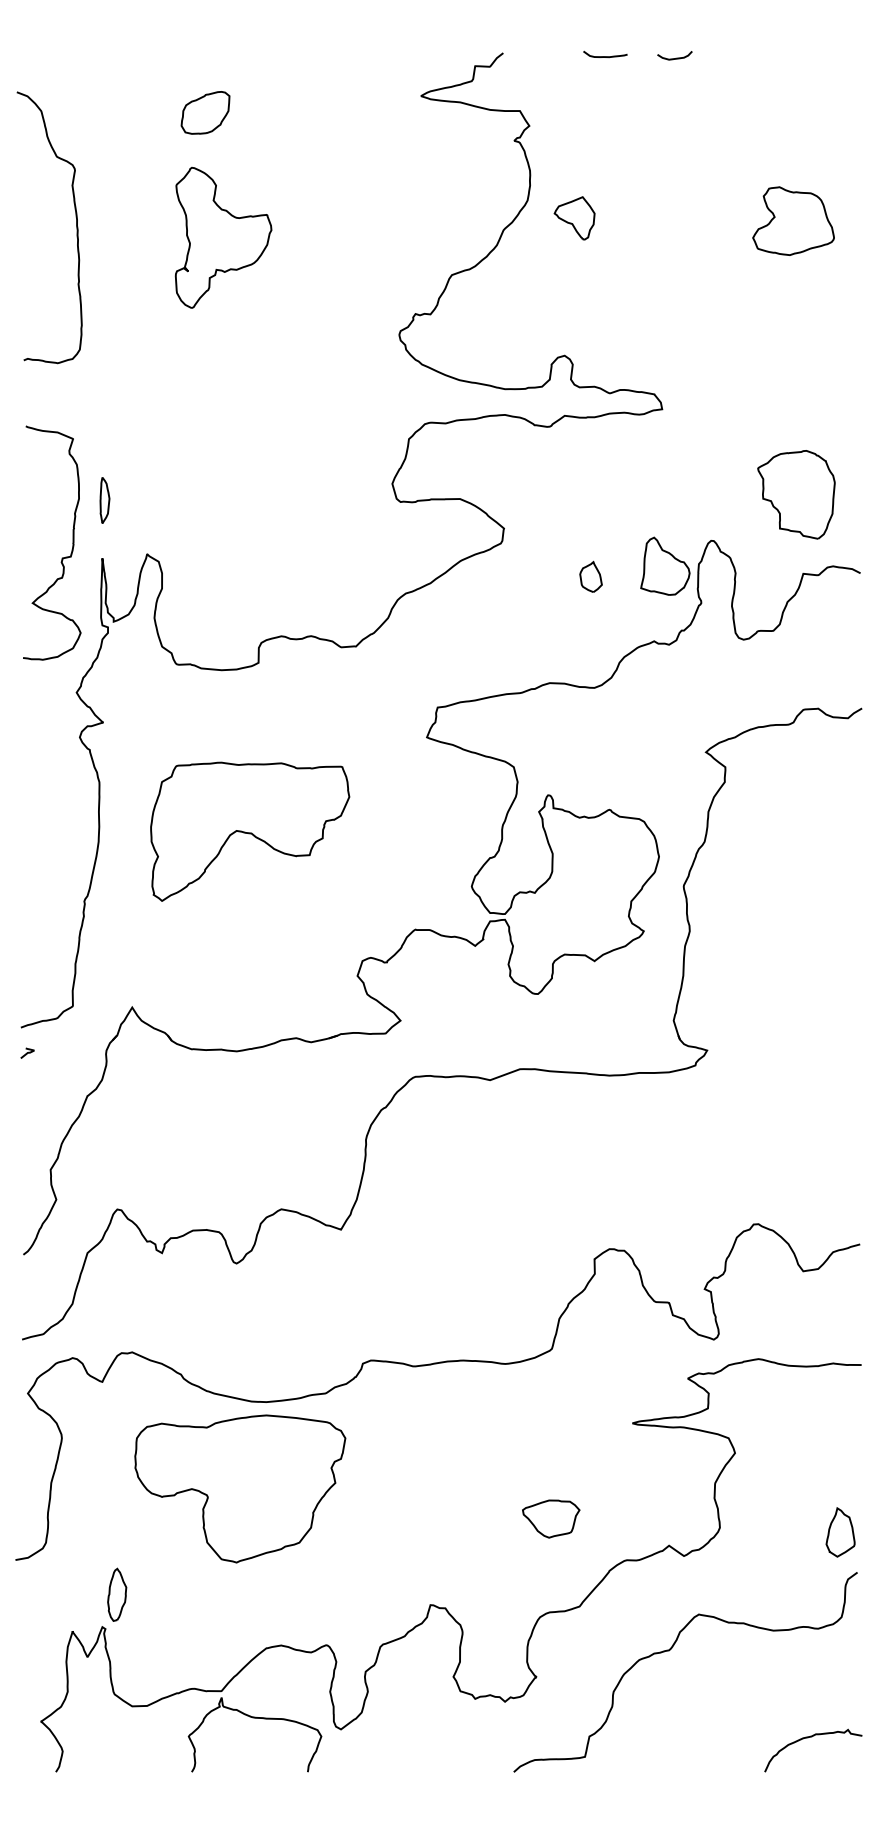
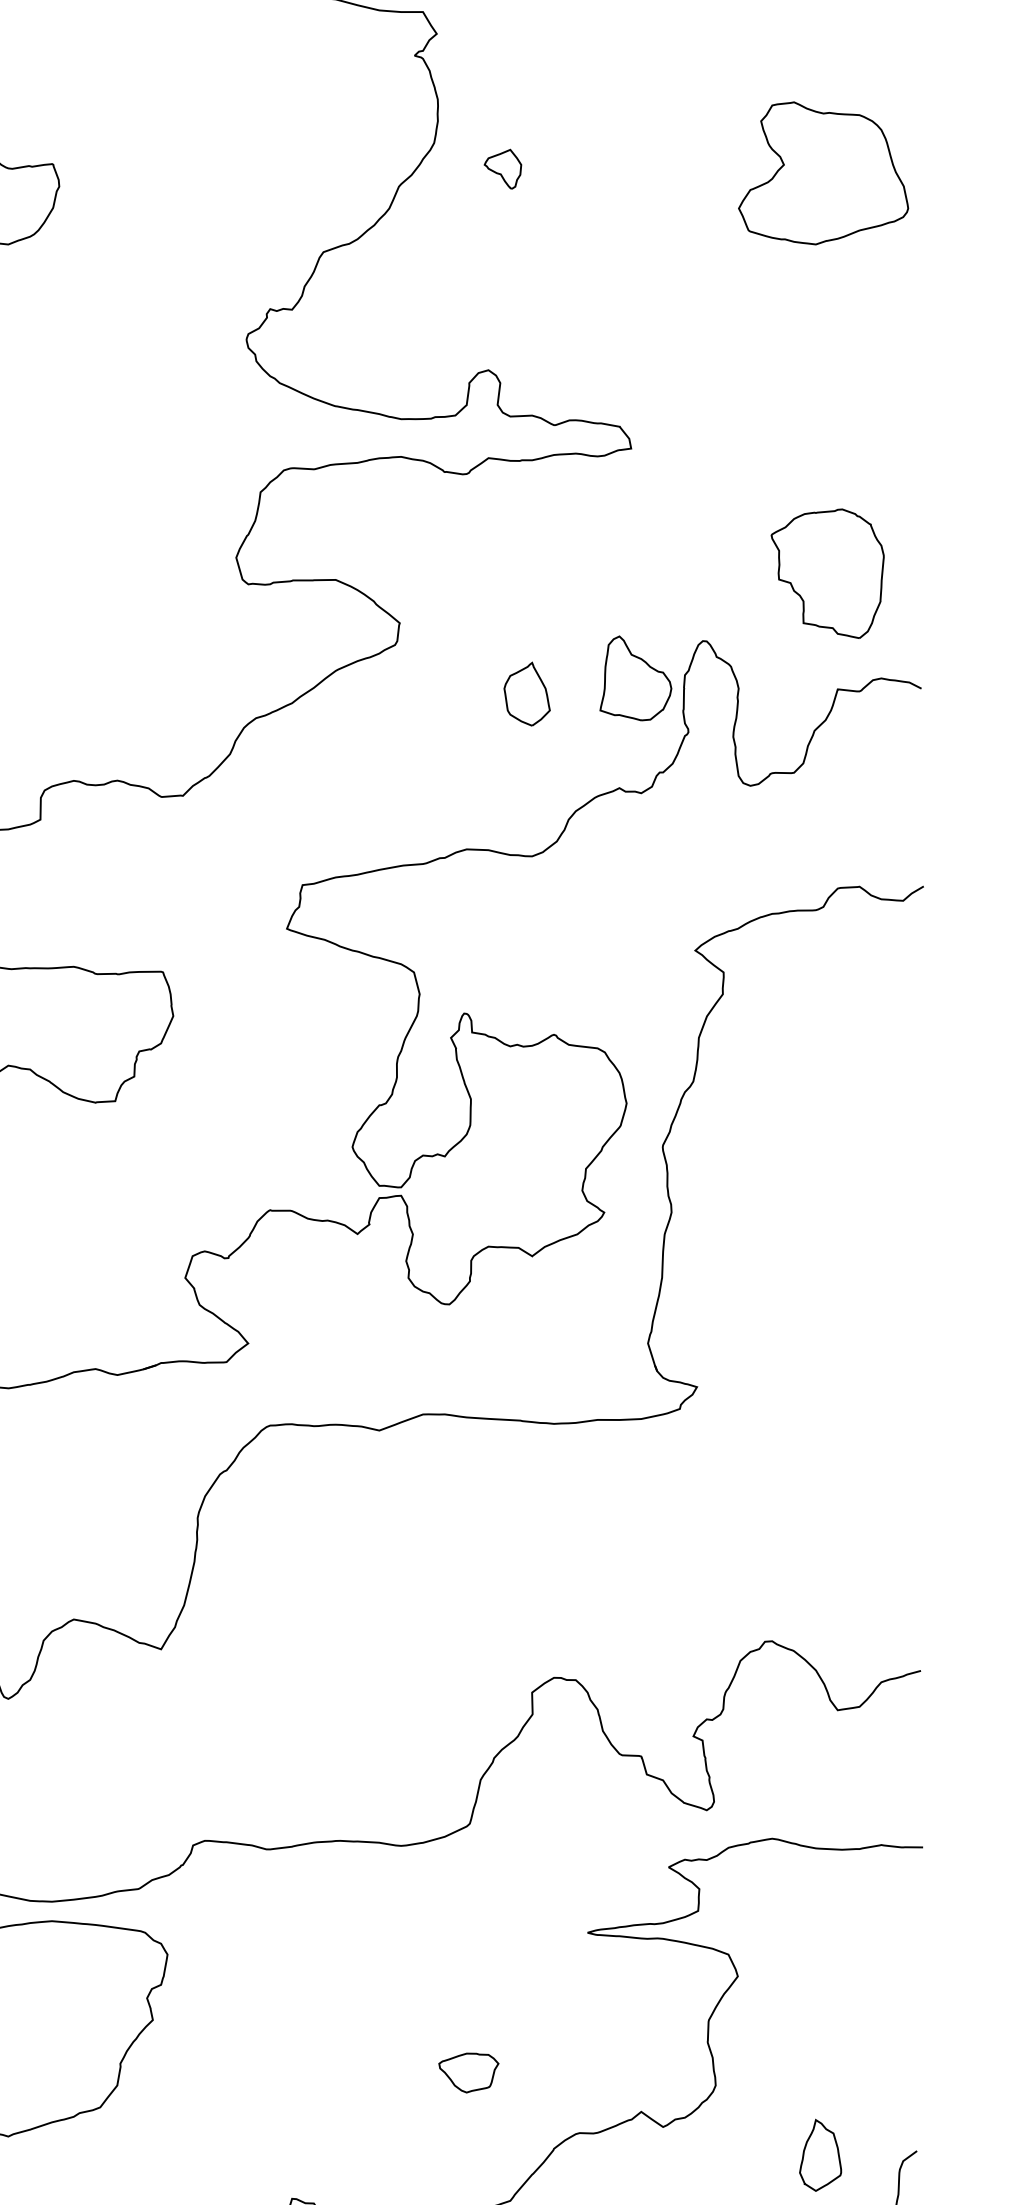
part: (574, 218) -> (502, 169), size x0.62
part: (793, 220) -> (823, 172), size x1.43
part: (590, 576) -> (526, 693), size x1.43
part: (551, 1519) -> (469, 2073), size x0.71
part: (840, 1532) -> (820, 2155), moved

